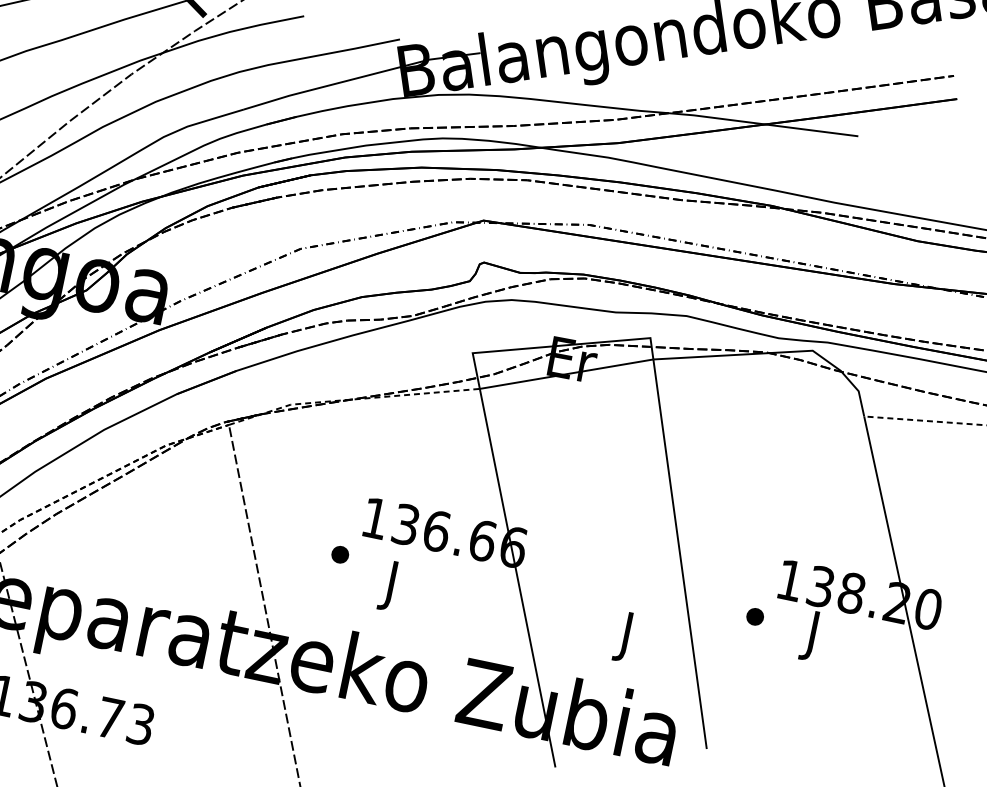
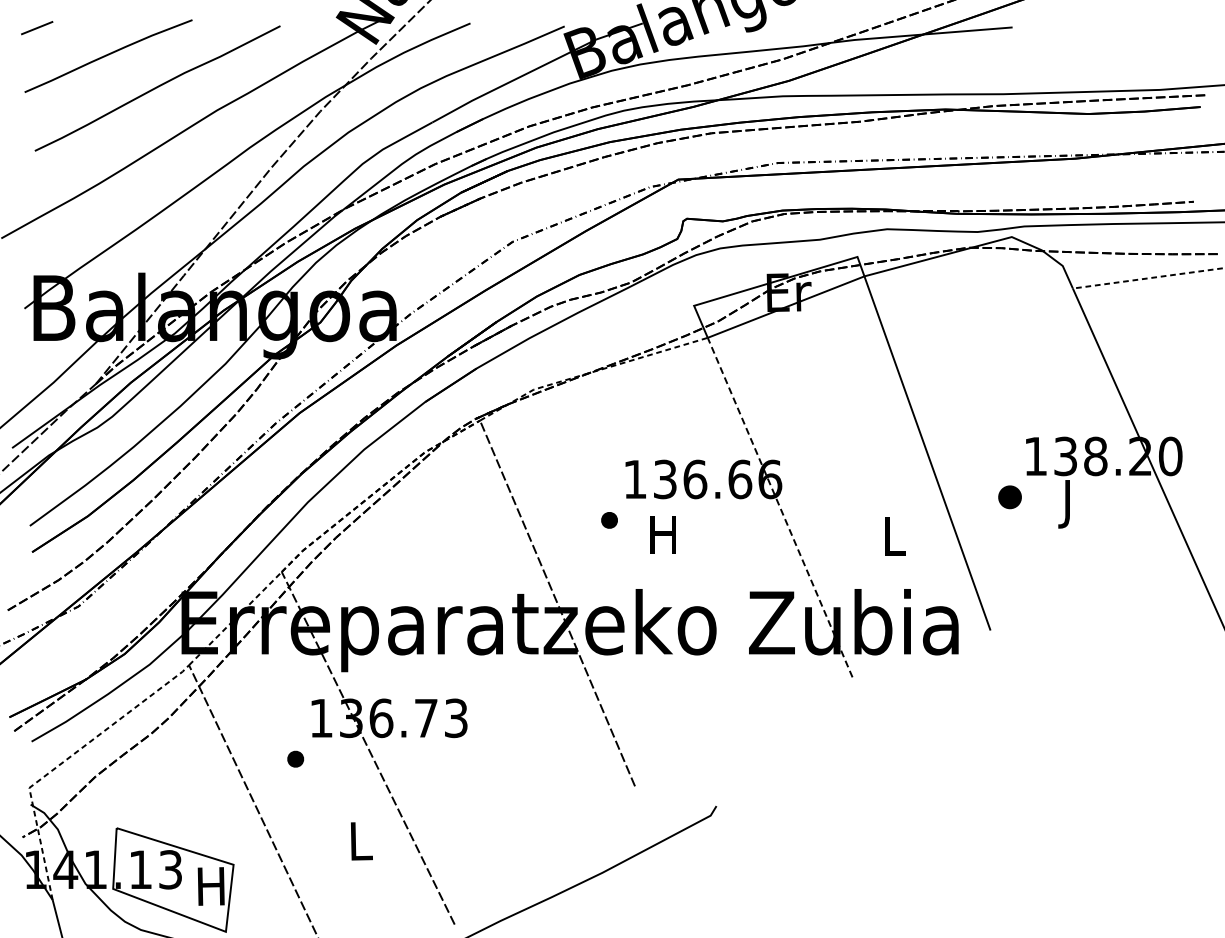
line: (518, 578) -> (780, 507), solid -> dashed
text: (390, 585) -> (662, 539), J -> H
part: (754, 616) -> (1009, 497), size x1.4
text: (627, 637) -> (894, 541), J -> L

